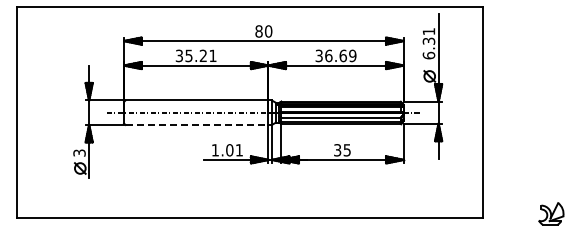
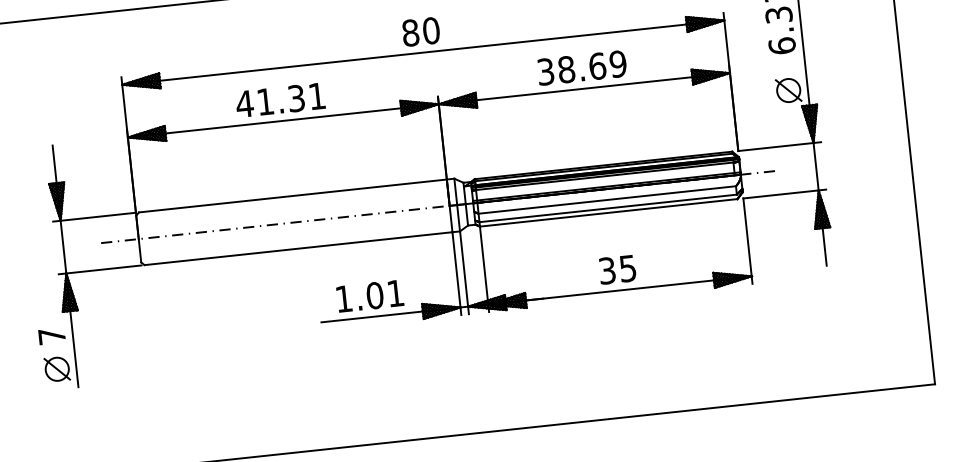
text: (190, 55) -> (268, 100), 35.21 -> 41.31
text: (328, 55) -> (565, 68), 36.69 -> 38.69
line: (197, 124) -> (299, 247), dashed -> solid
text: (79, 152) -> (51, 335), 3 -> 7

